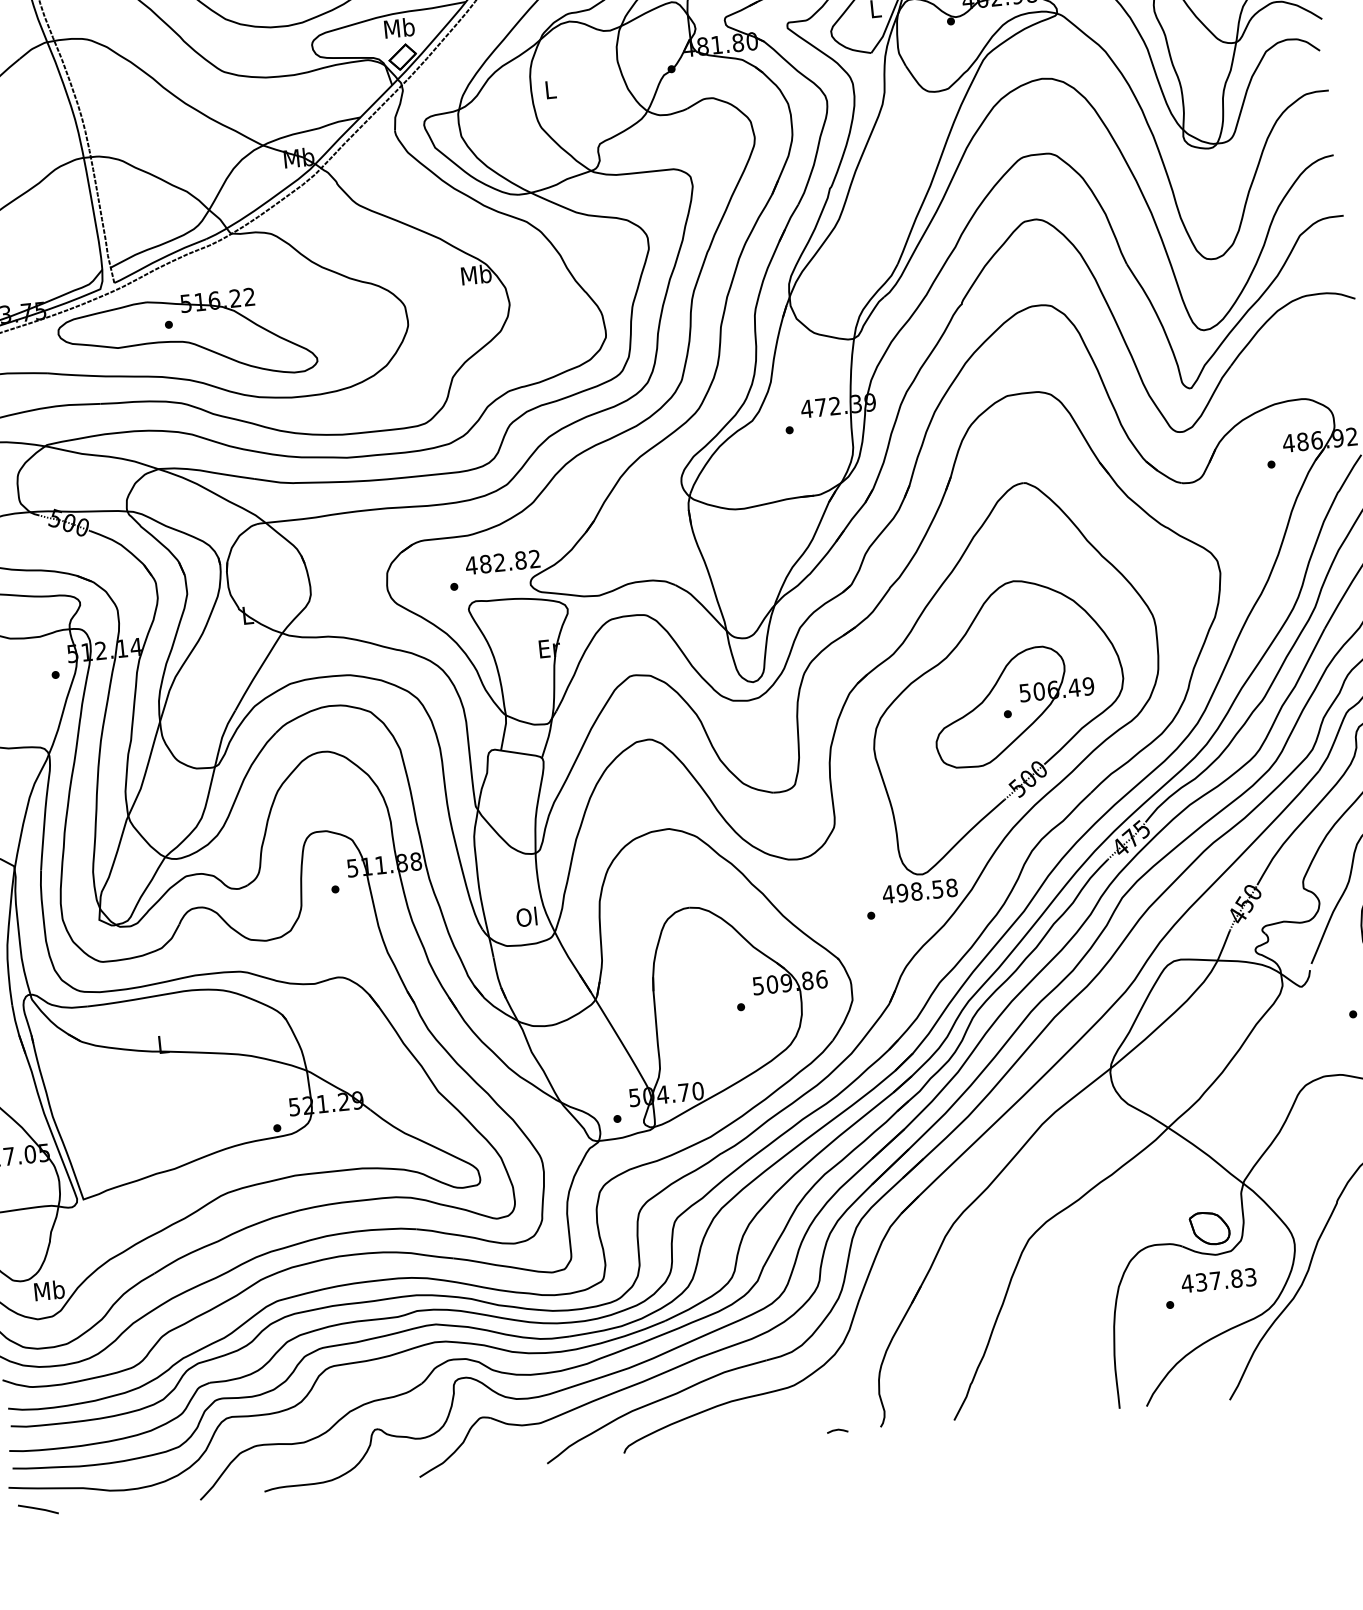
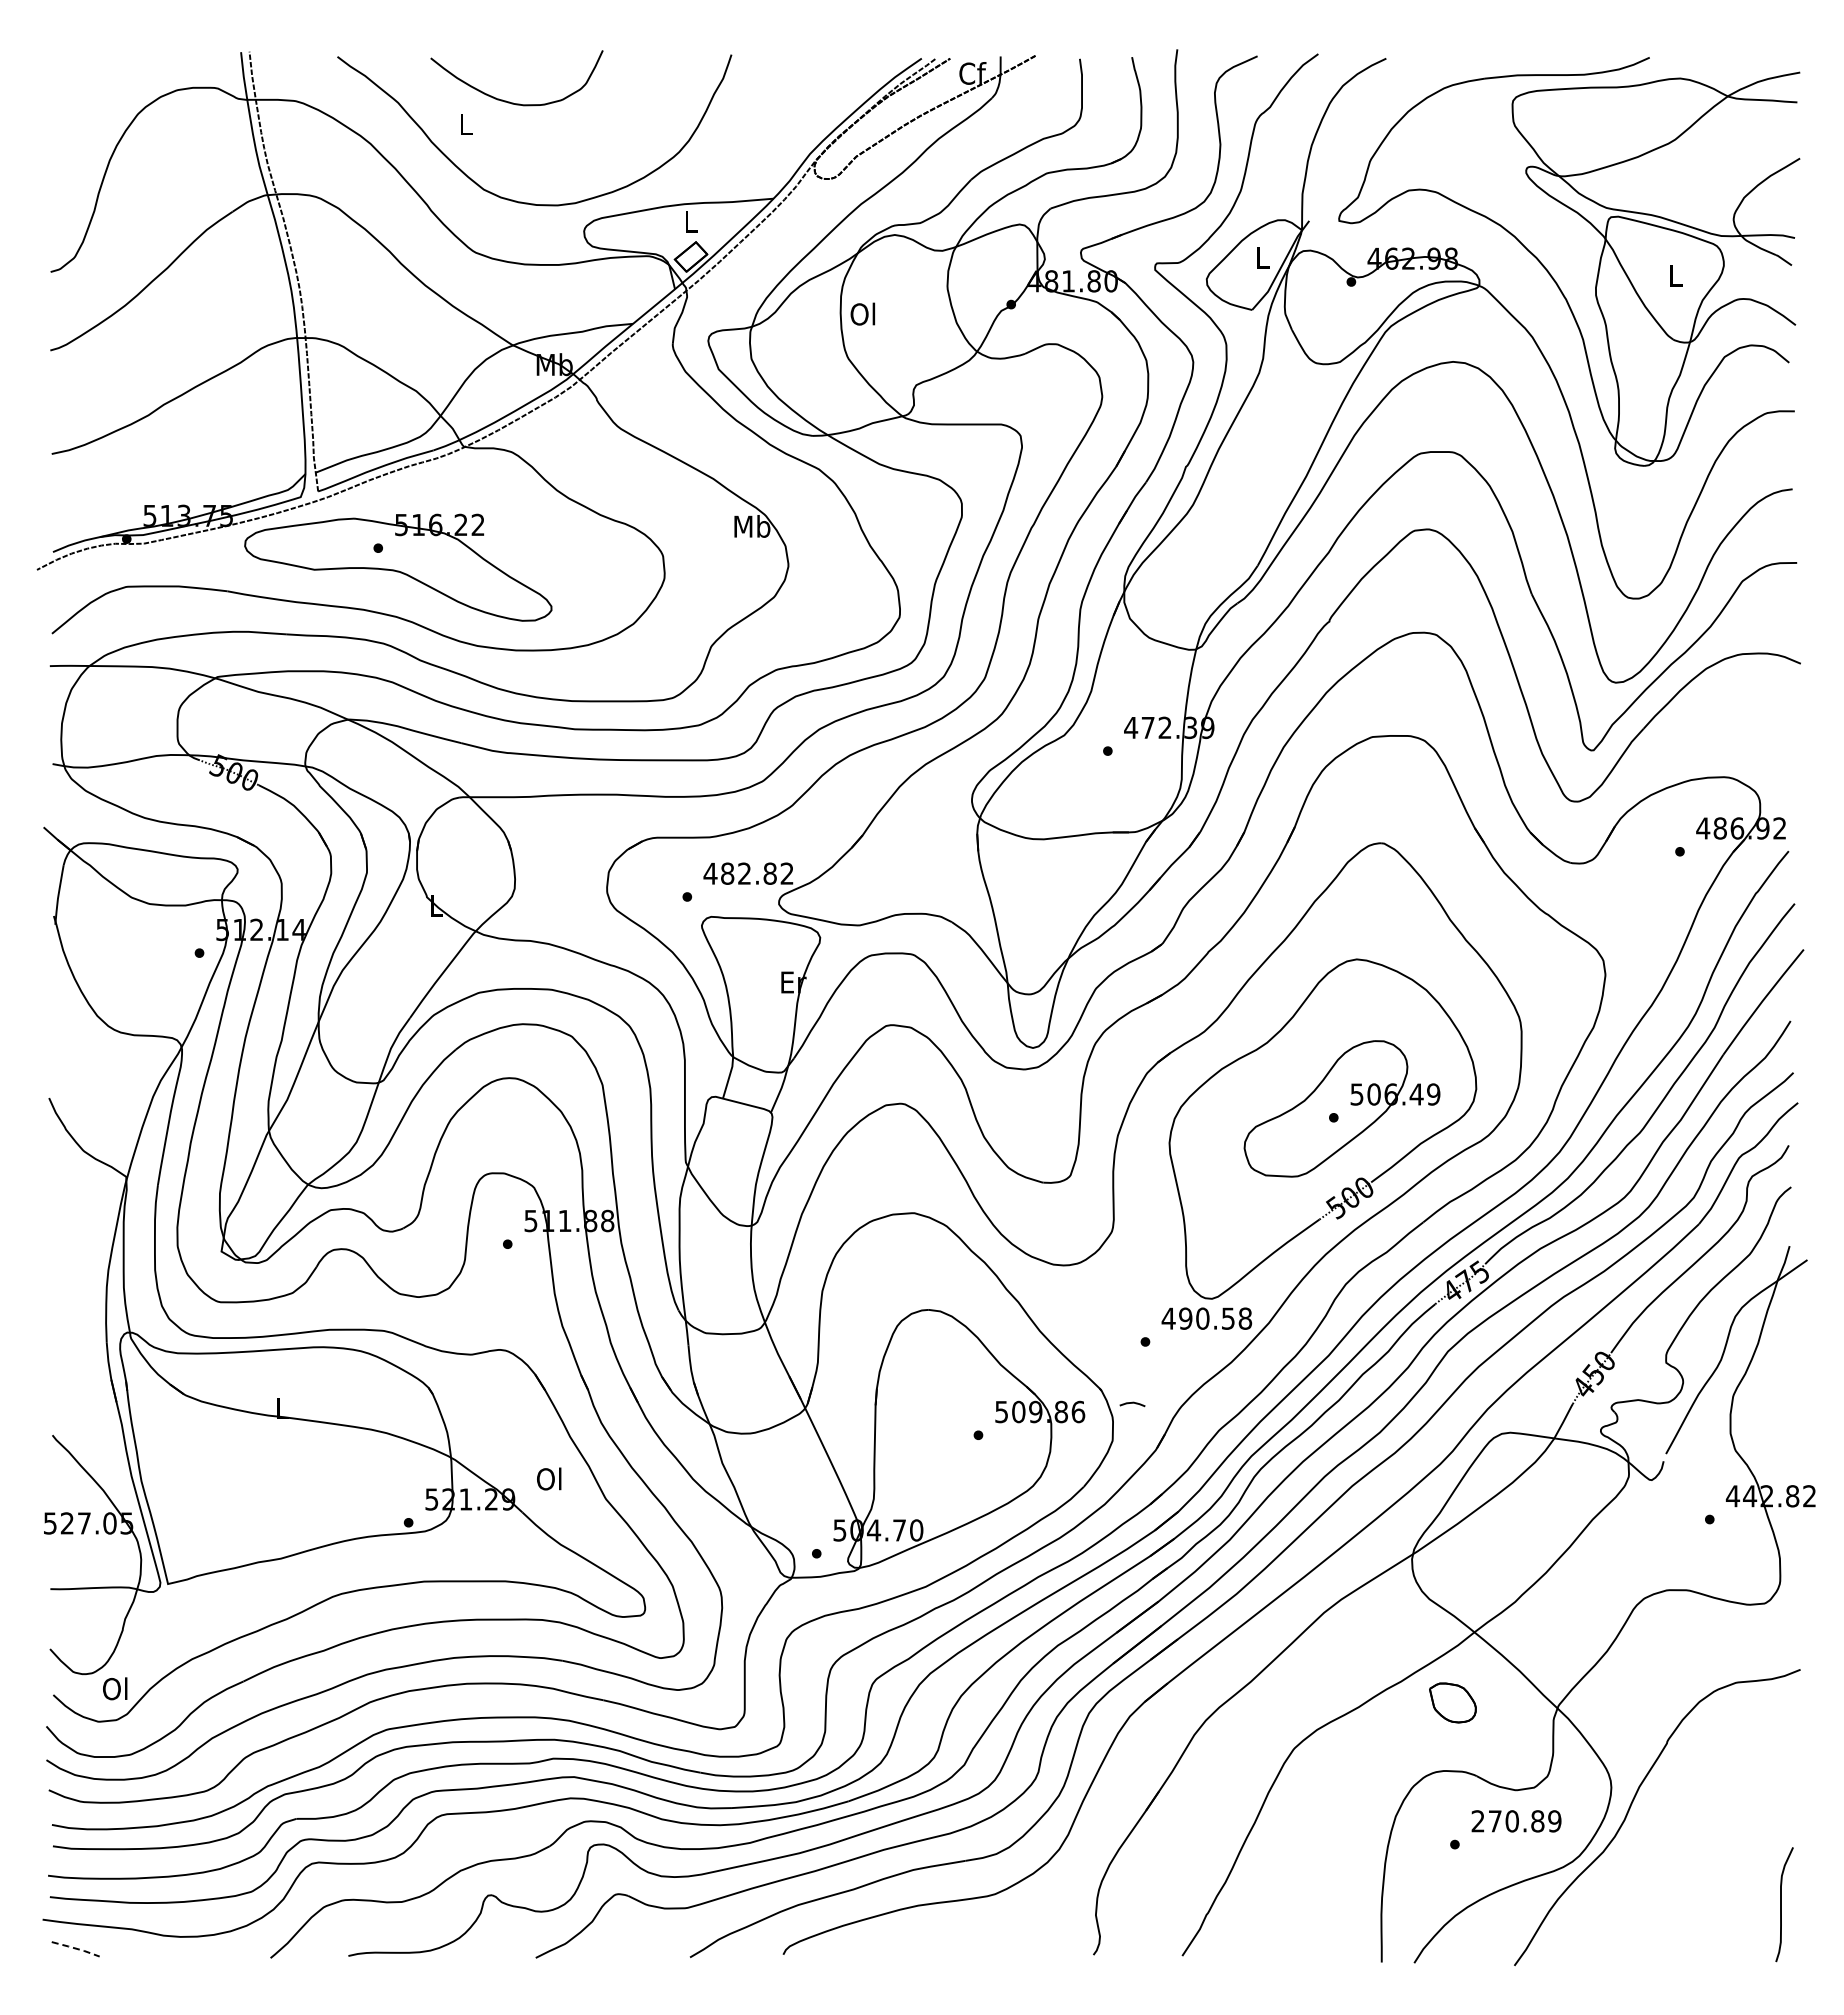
text: (399, 27) -> (690, 221), Mb -> L
text: (549, 89) -> (862, 313), L -> Ol
text: (916, 891) -> (1202, 1318), 498.58 -> 490.58
text: (526, 916) -> (549, 1478), moved
part: (1209, 1228) -> (1452, 1702), moved
text: (1219, 1280) -> (1516, 1821), 437.83 -> 270.89
text: (49, 1290) -> (116, 1688), Mb -> Ol
line: (837, 1430) -> (1132, 1403), moved
line: (38, 1508) -> (75, 1948), solid -> dashed

